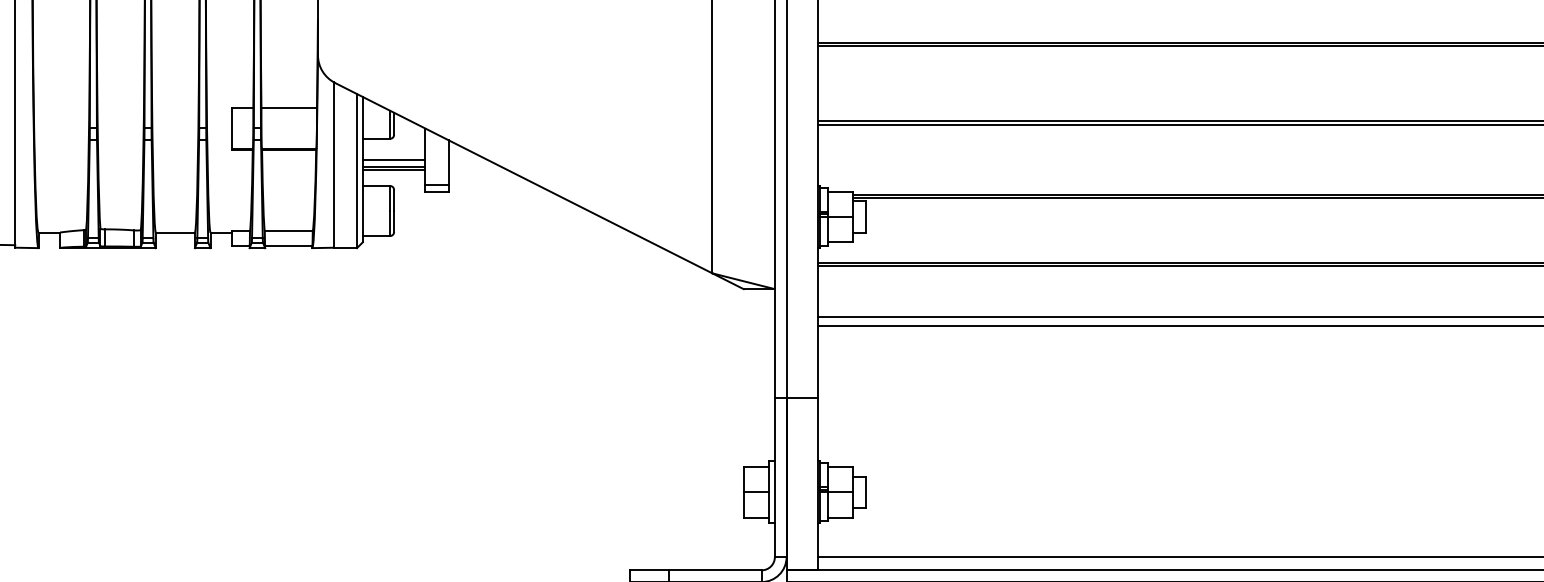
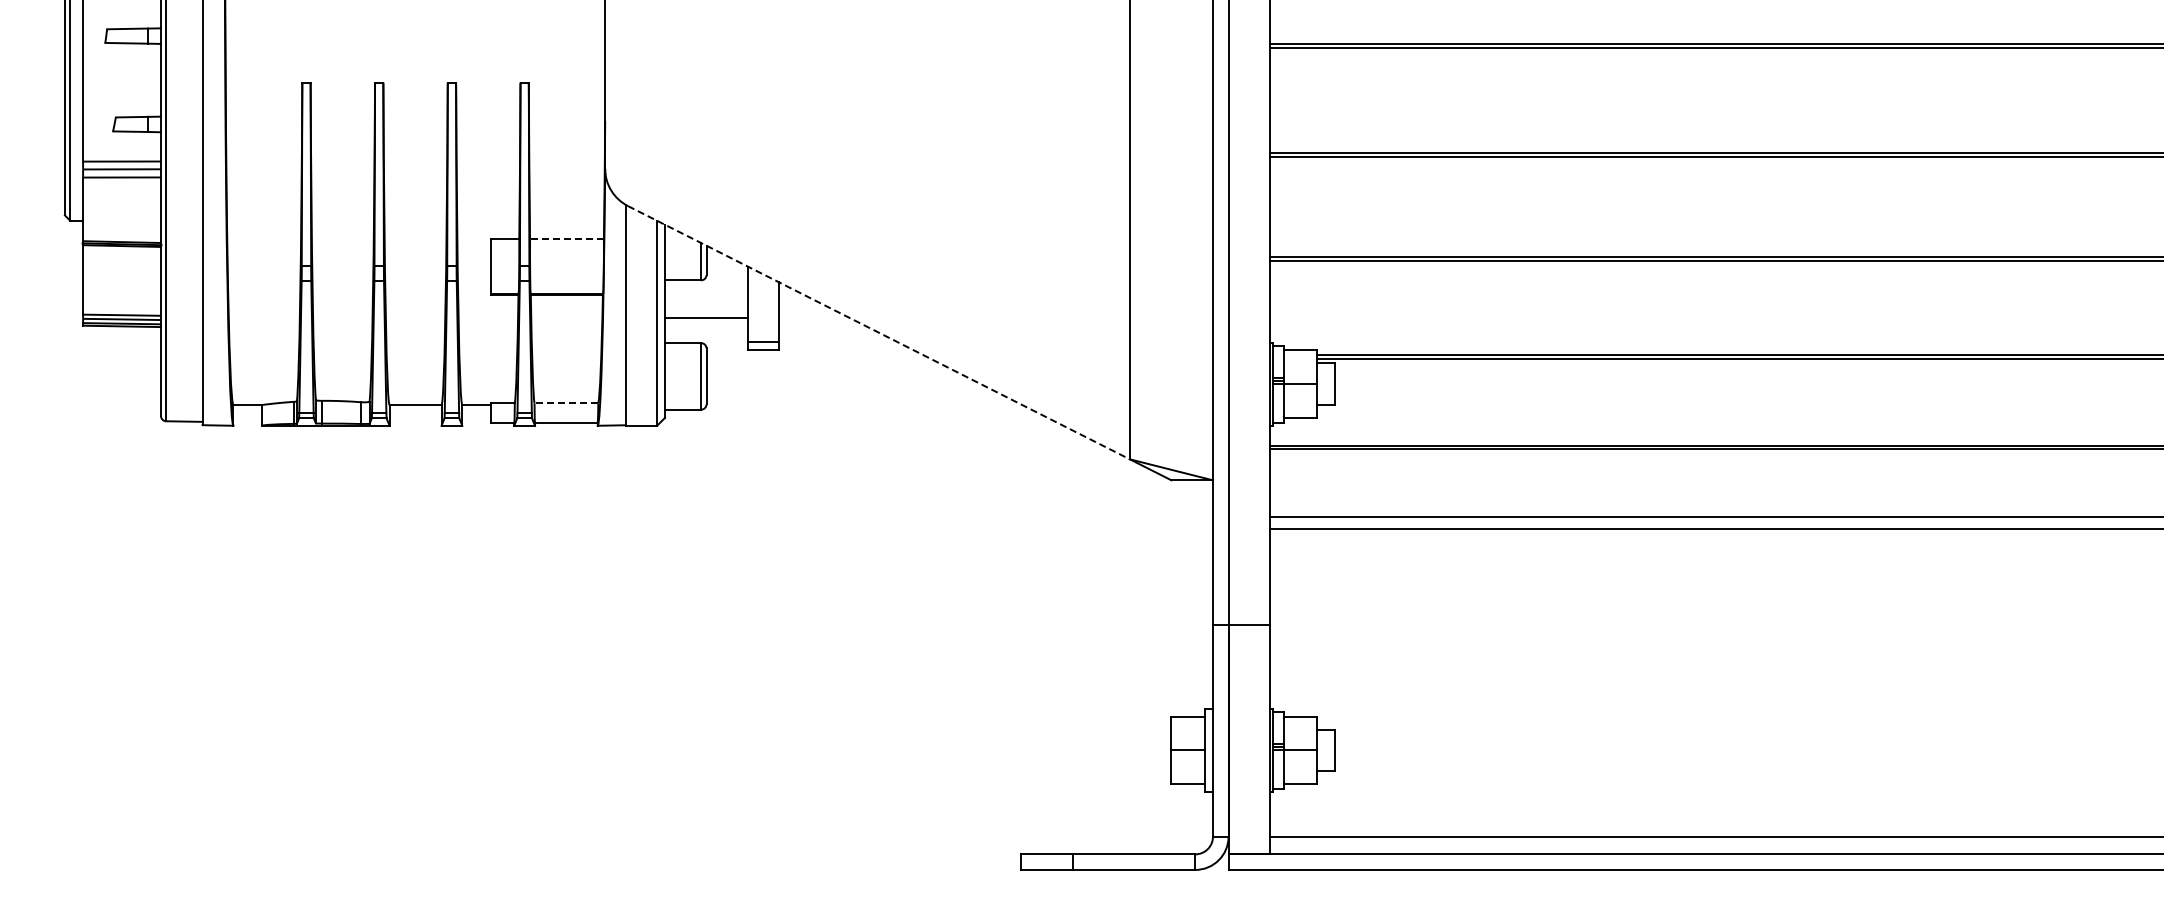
line: (288, 108) -> (566, 239), solid -> dashed
line: (394, 159) -> (706, 307), removed
line: (394, 169) -> (706, 321), removed
line: (524, 178) -> (879, 332), solid -> dashed
line: (288, 231) -> (566, 403), solid -> dashed

